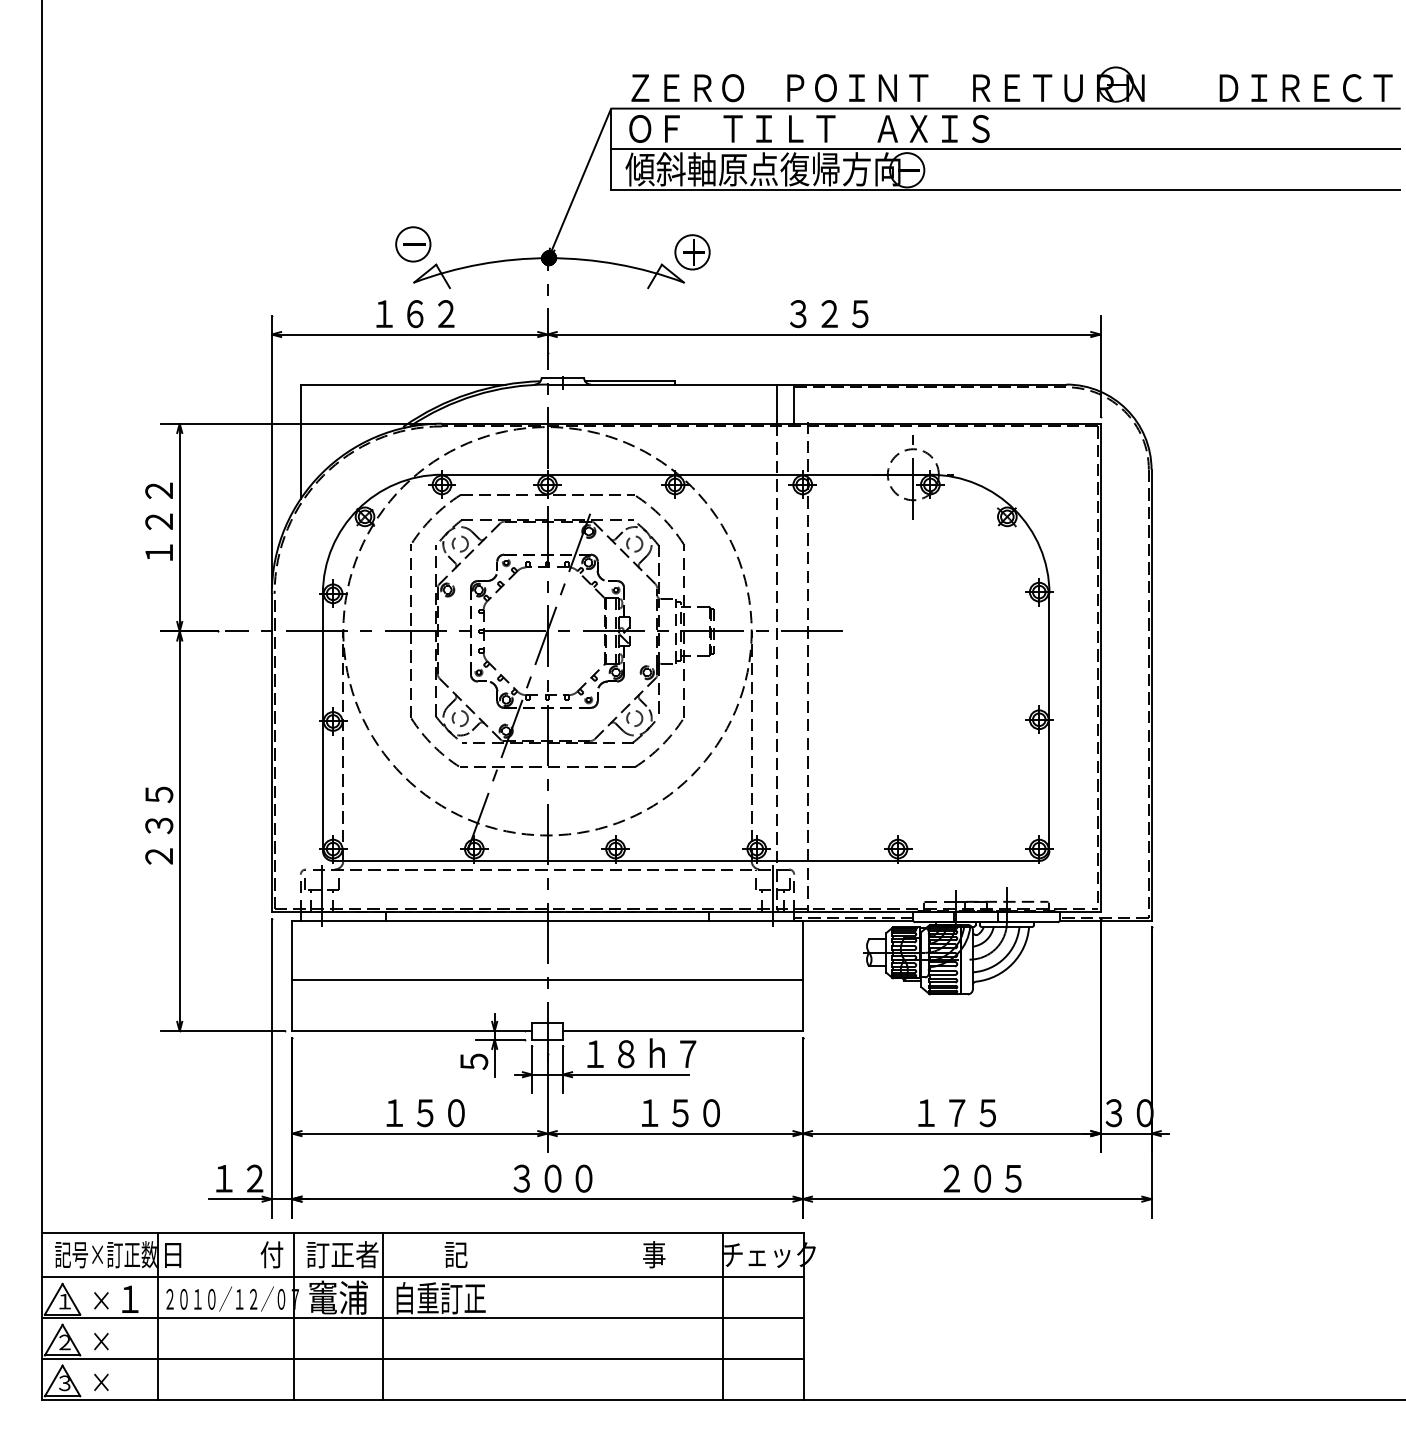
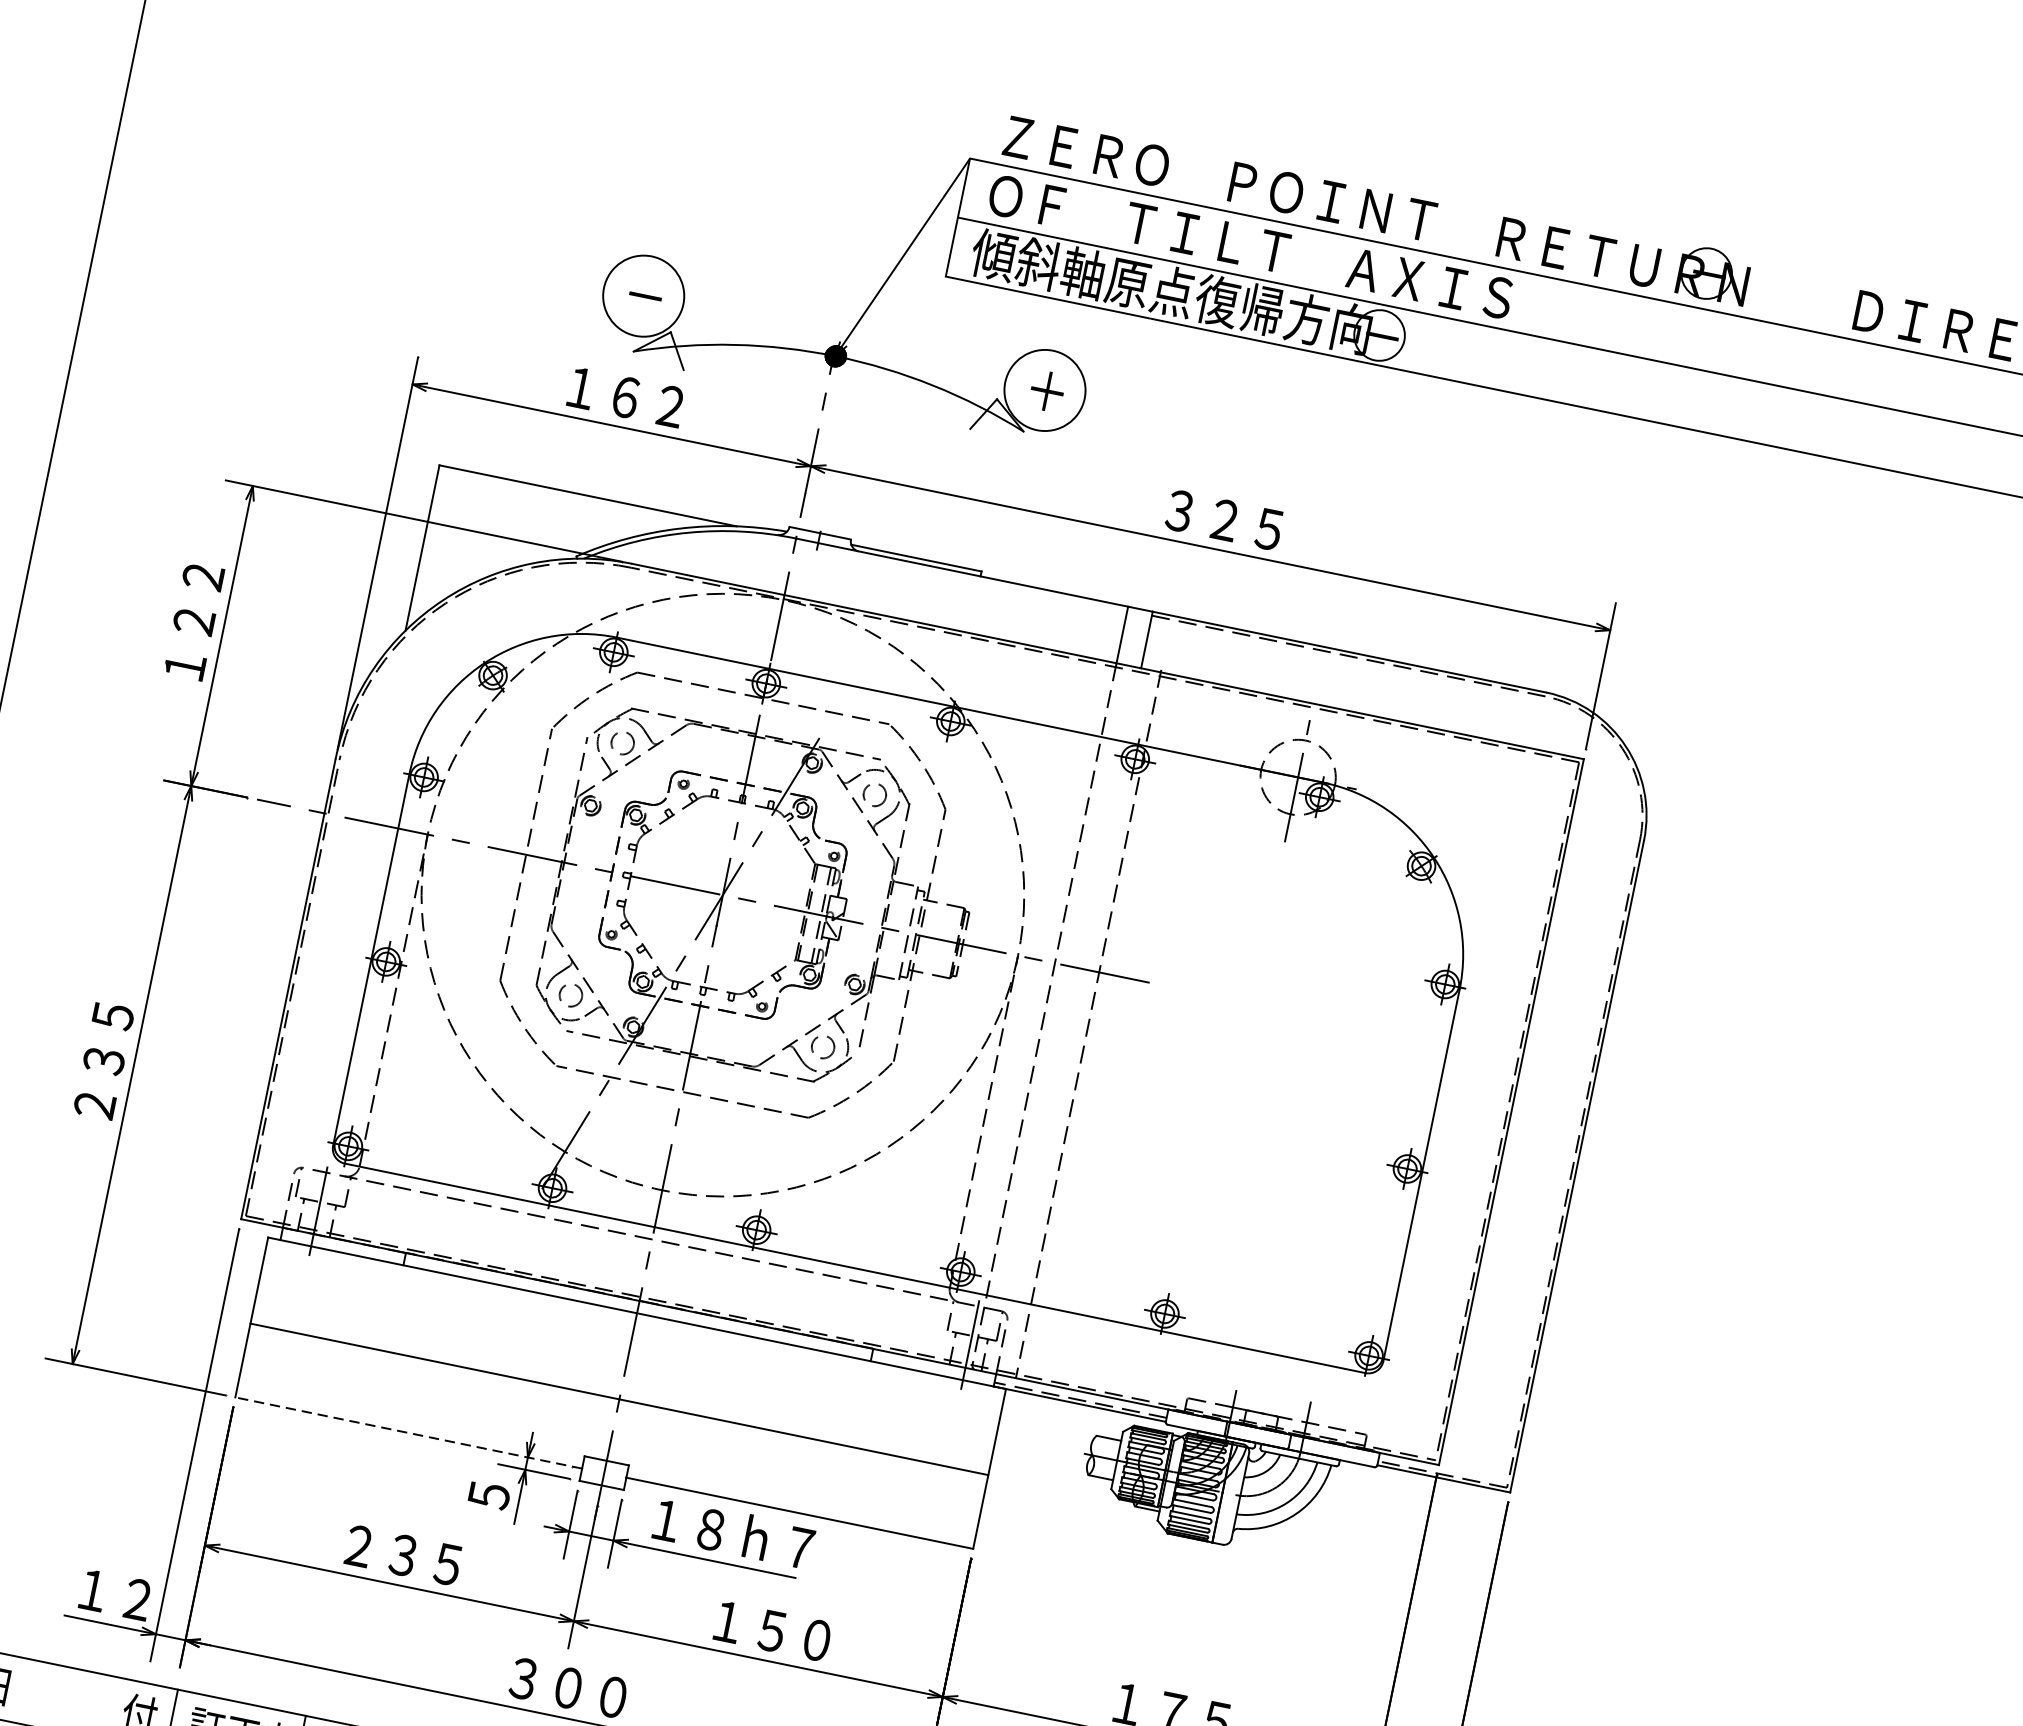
circle: (413, 244) -> (643, 296), size x1.6
circle: (692, 252) -> (1044, 390), size x1.6
line: (412, 1031) -> (409, 1433), solid -> dashed
text: (425, 1113) -> (403, 1555), １５０ -> ２３５

